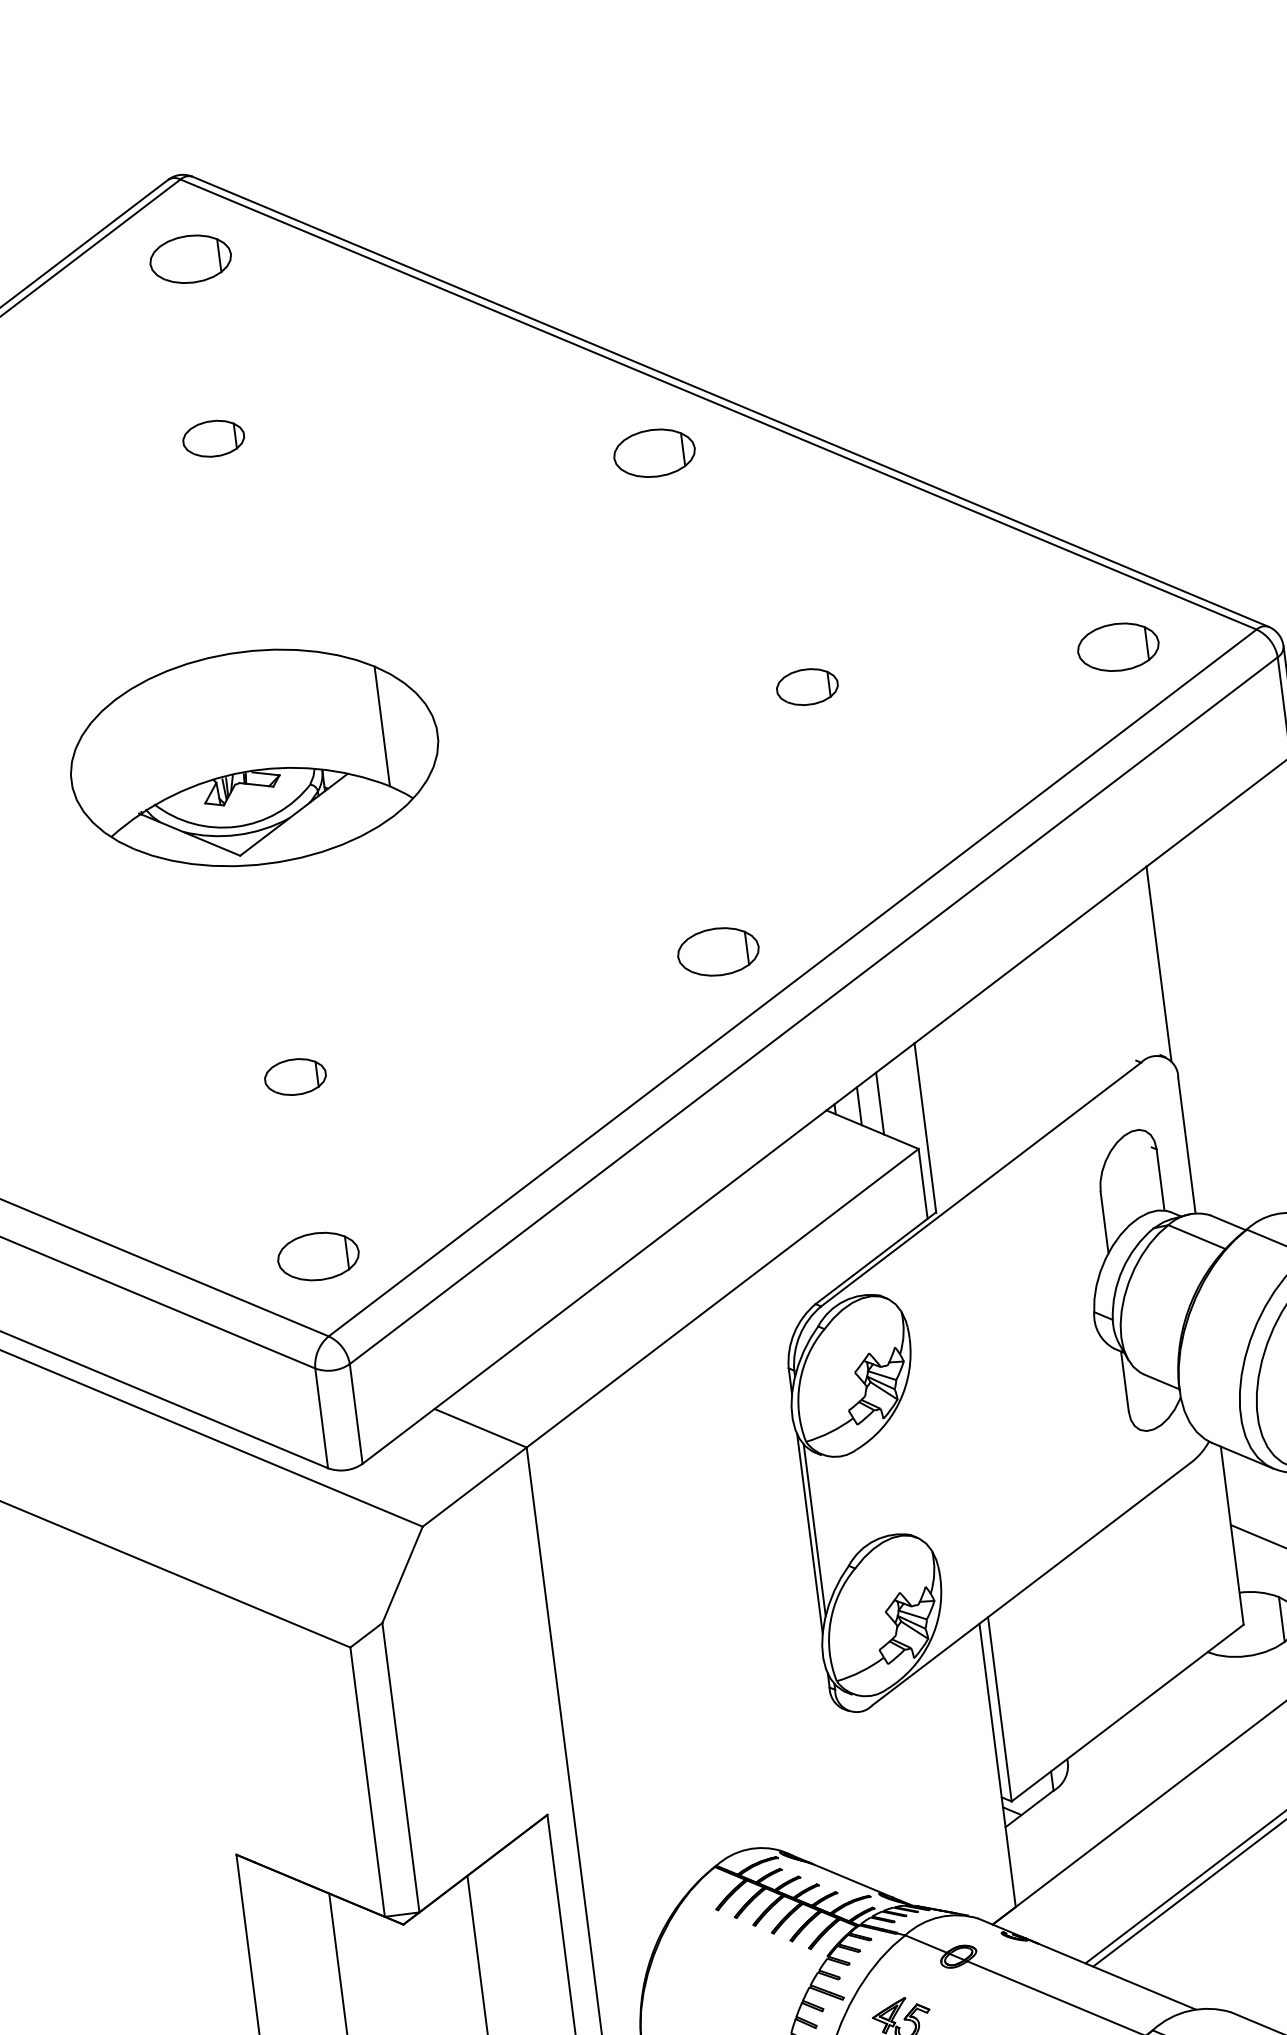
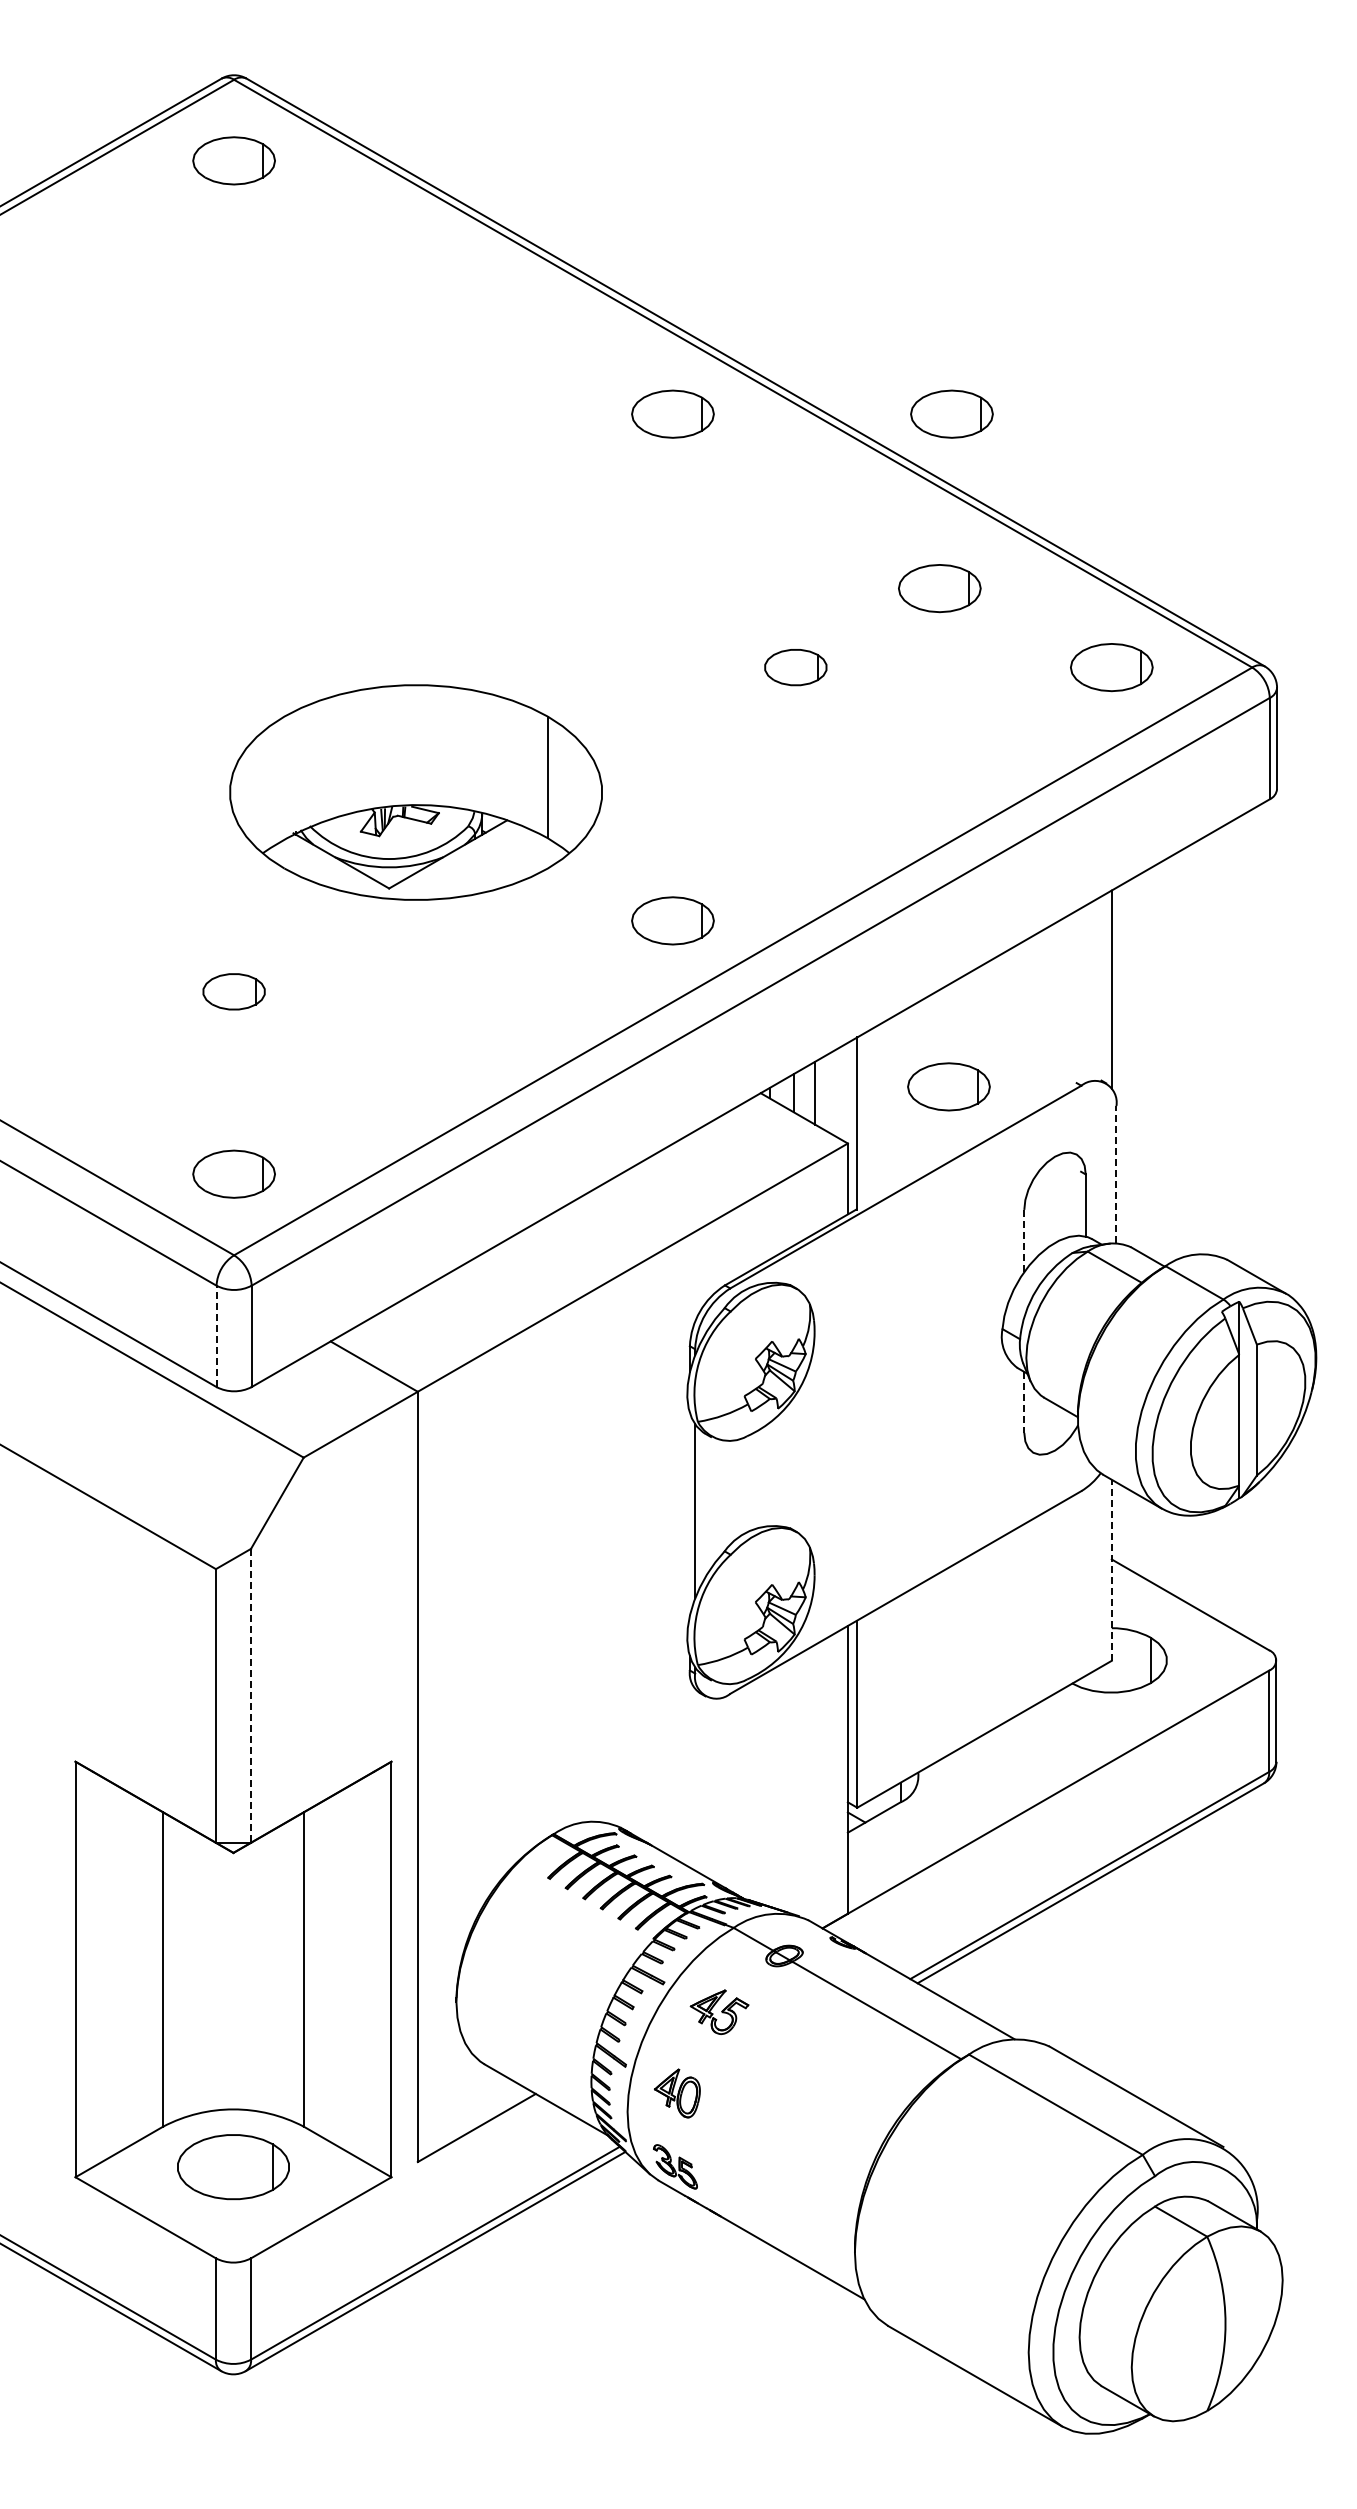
part: (928, 417) -> (951, 413), added
part: (213, 438) -> (233, 342), removed
part: (938, 591) -> (939, 588), added
part: (254, 757) -> (415, 792), moved
part: (1010, 1080) -> (948, 1086), added
line: (1186, 1145) -> (1116, 1174), solid -> dashed
line: (1104, 1223) -> (1024, 1241), solid -> dashed
line: (1125, 1381) -> (1024, 1402), solid -> dashed
line: (321, 1418) -> (216, 1336), solid -> dashed
line: (809, 1534) -> (689, 1514), removed
line: (1231, 1535) -> (1111, 1570), solid -> dashed
line: (401, 1767) -> (251, 1695), solid -> dashed

